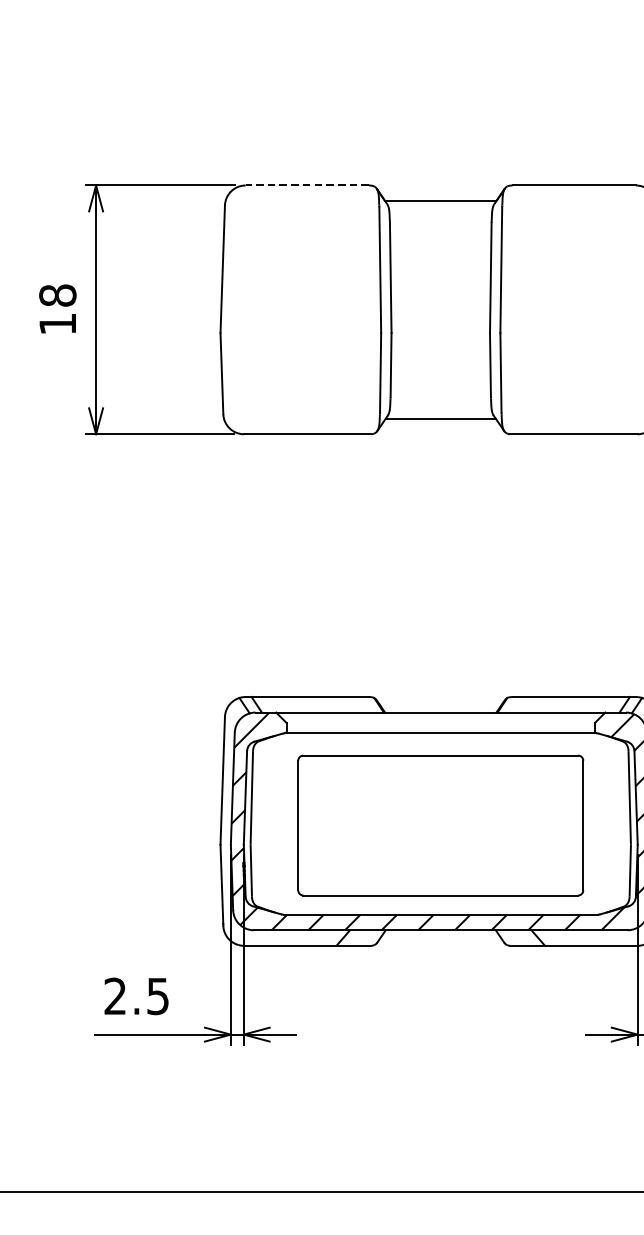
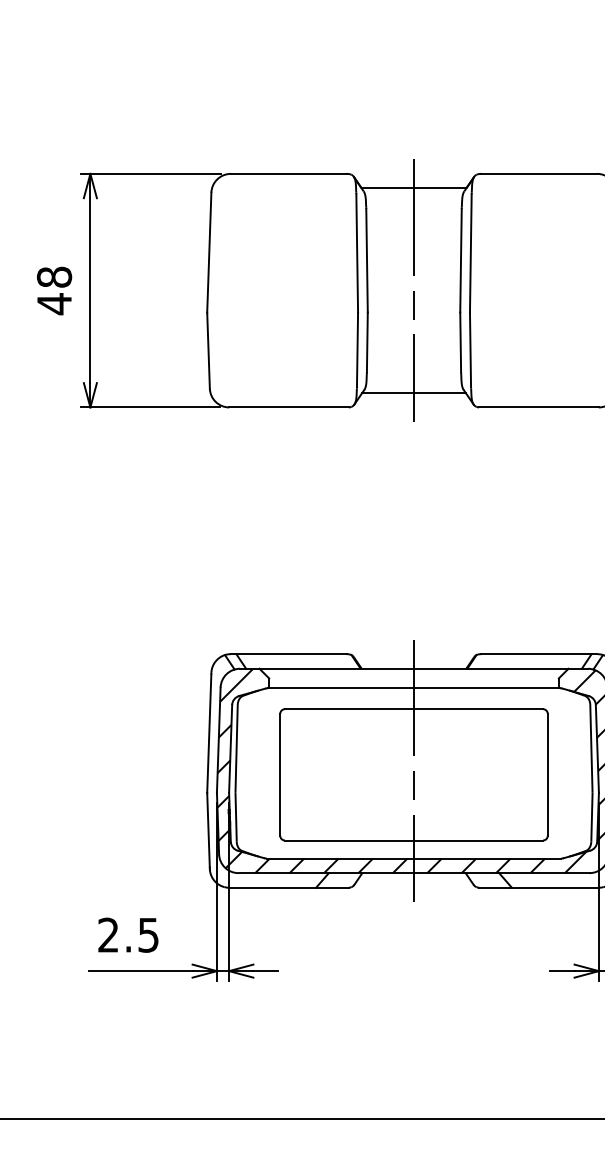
line: (307, 185) -> (288, 173), dashed -> solid
line: (441, 309) -> (414, 290), added
text: (57, 324) -> (54, 304), 18 -> 48
line: (441, 820) -> (414, 770), added

